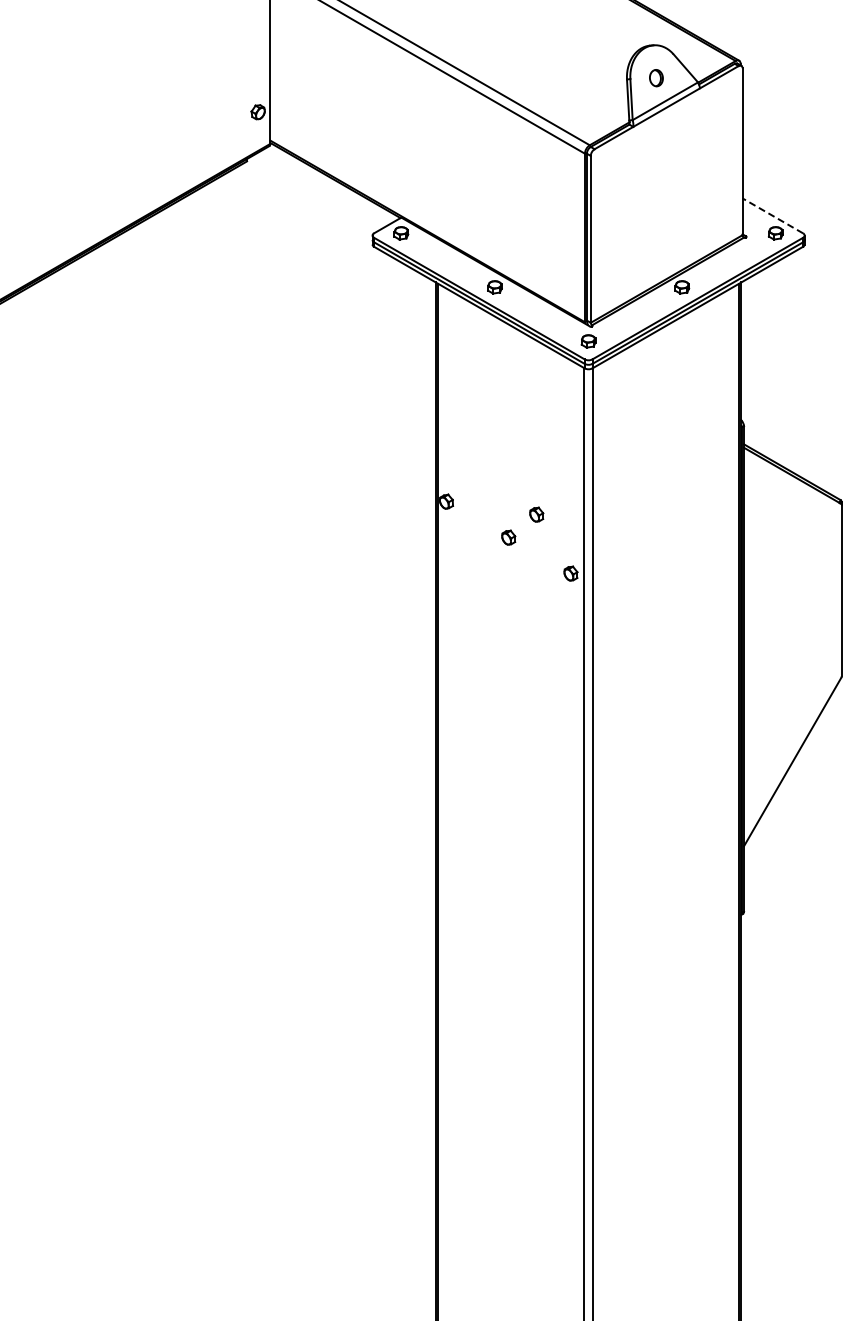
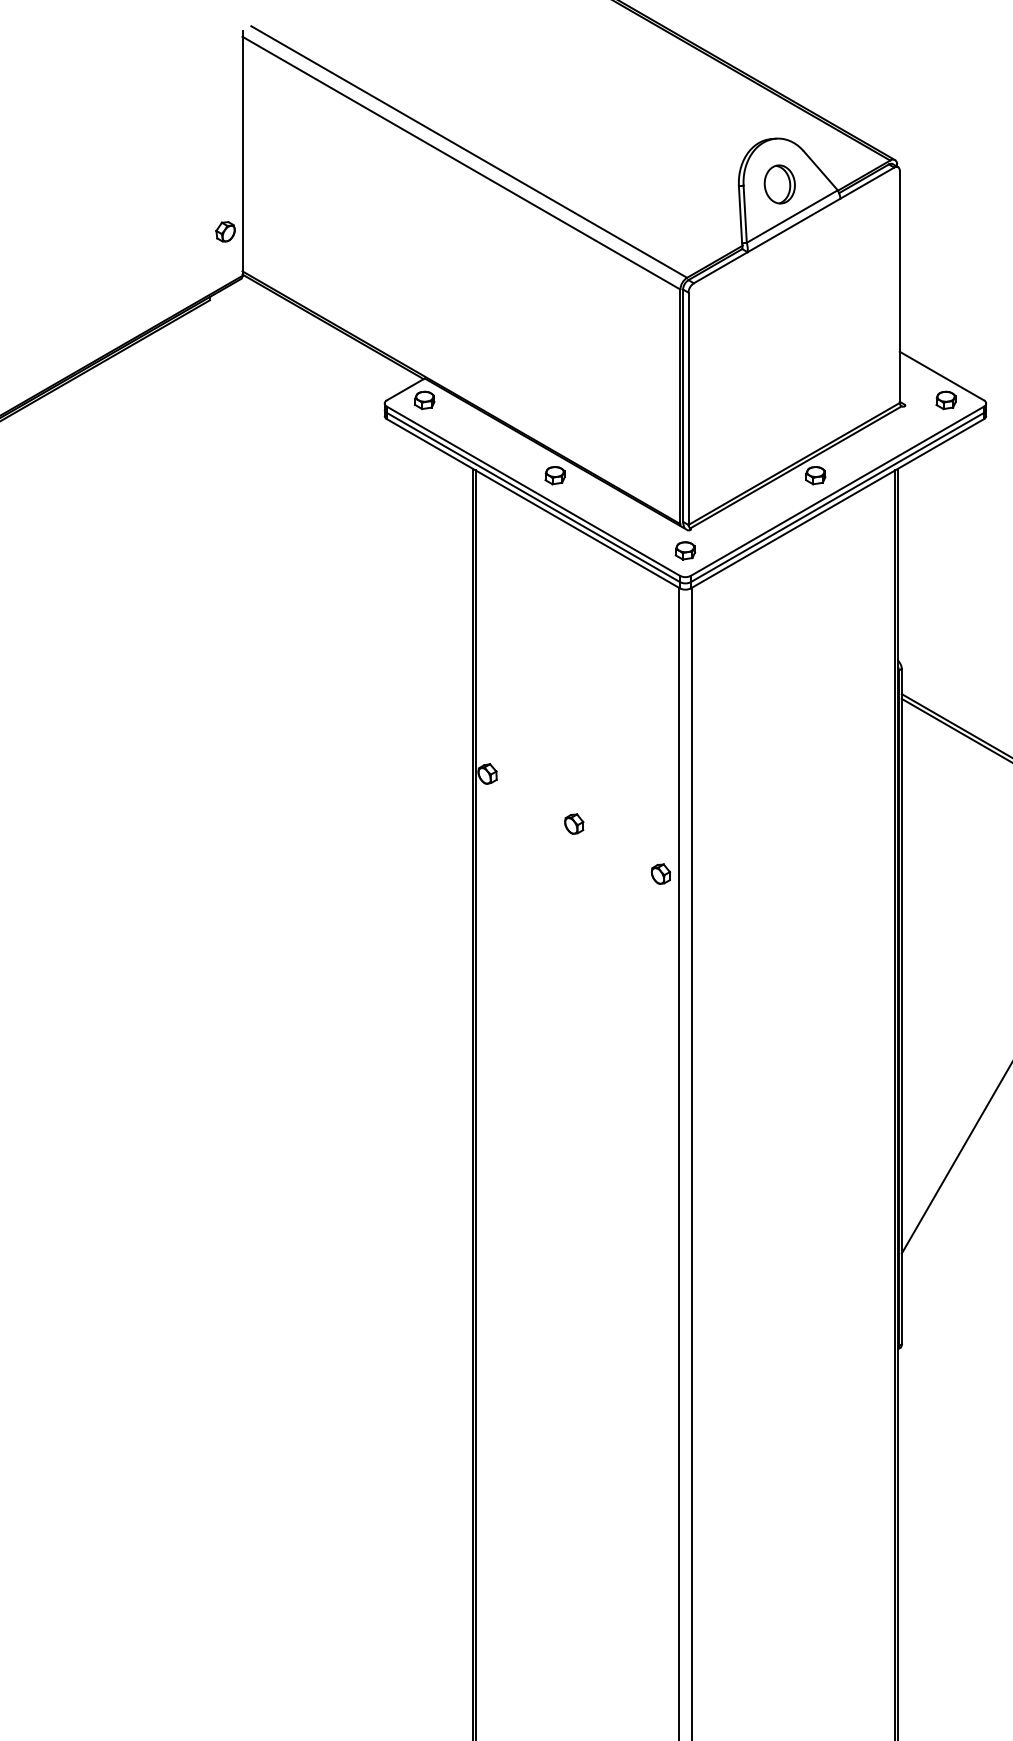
part: (656, 77) -> (779, 183), size x1.67
line: (772, 215) -> (941, 375), dashed -> solid
part: (536, 514) -> (612, 791), removed

